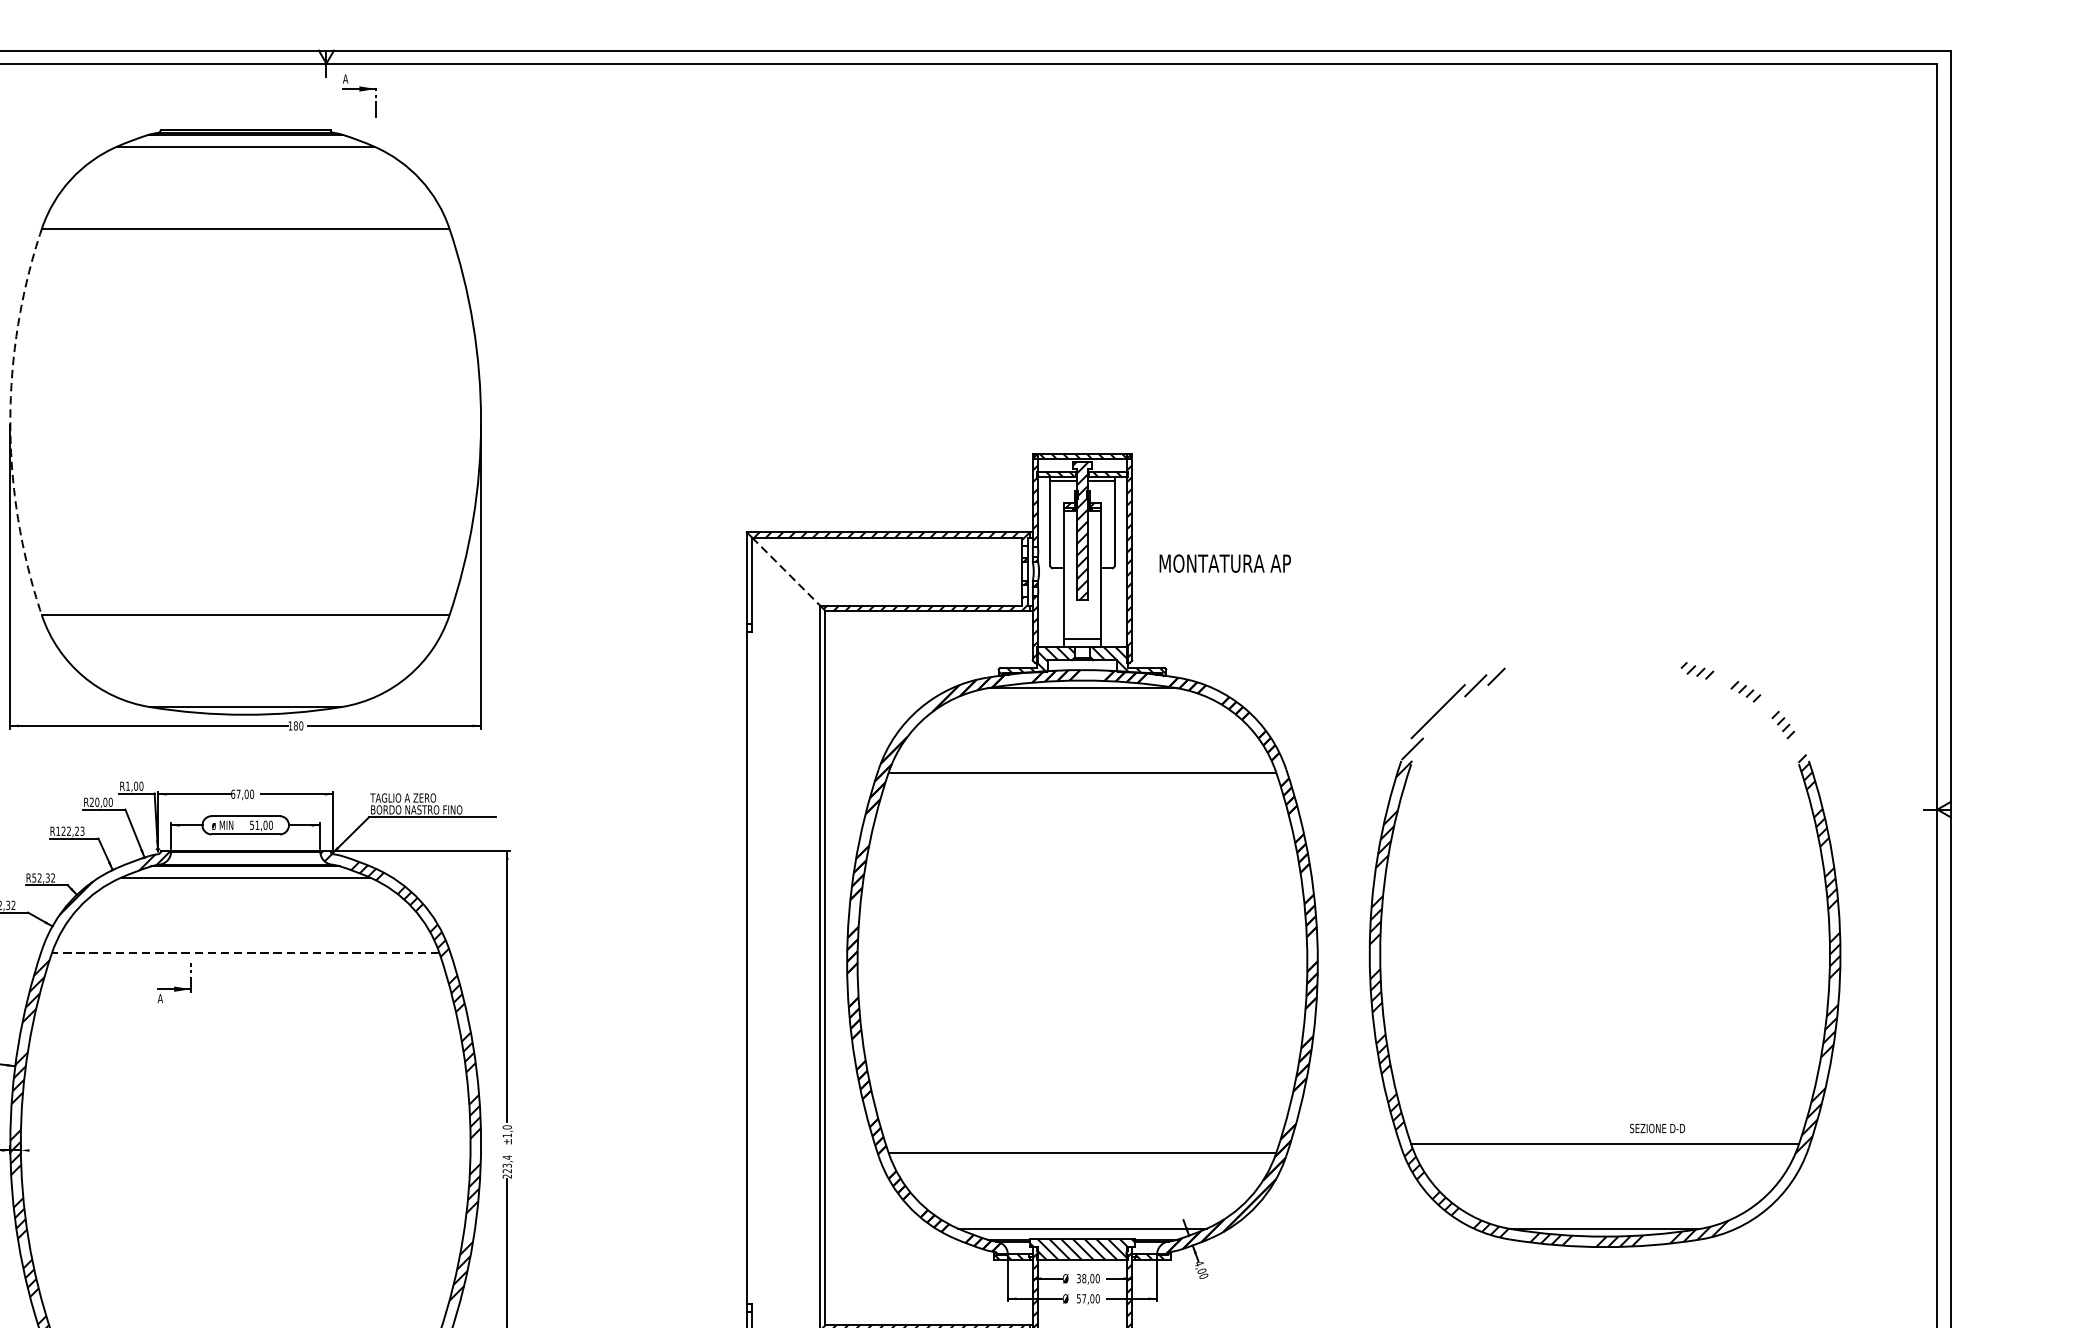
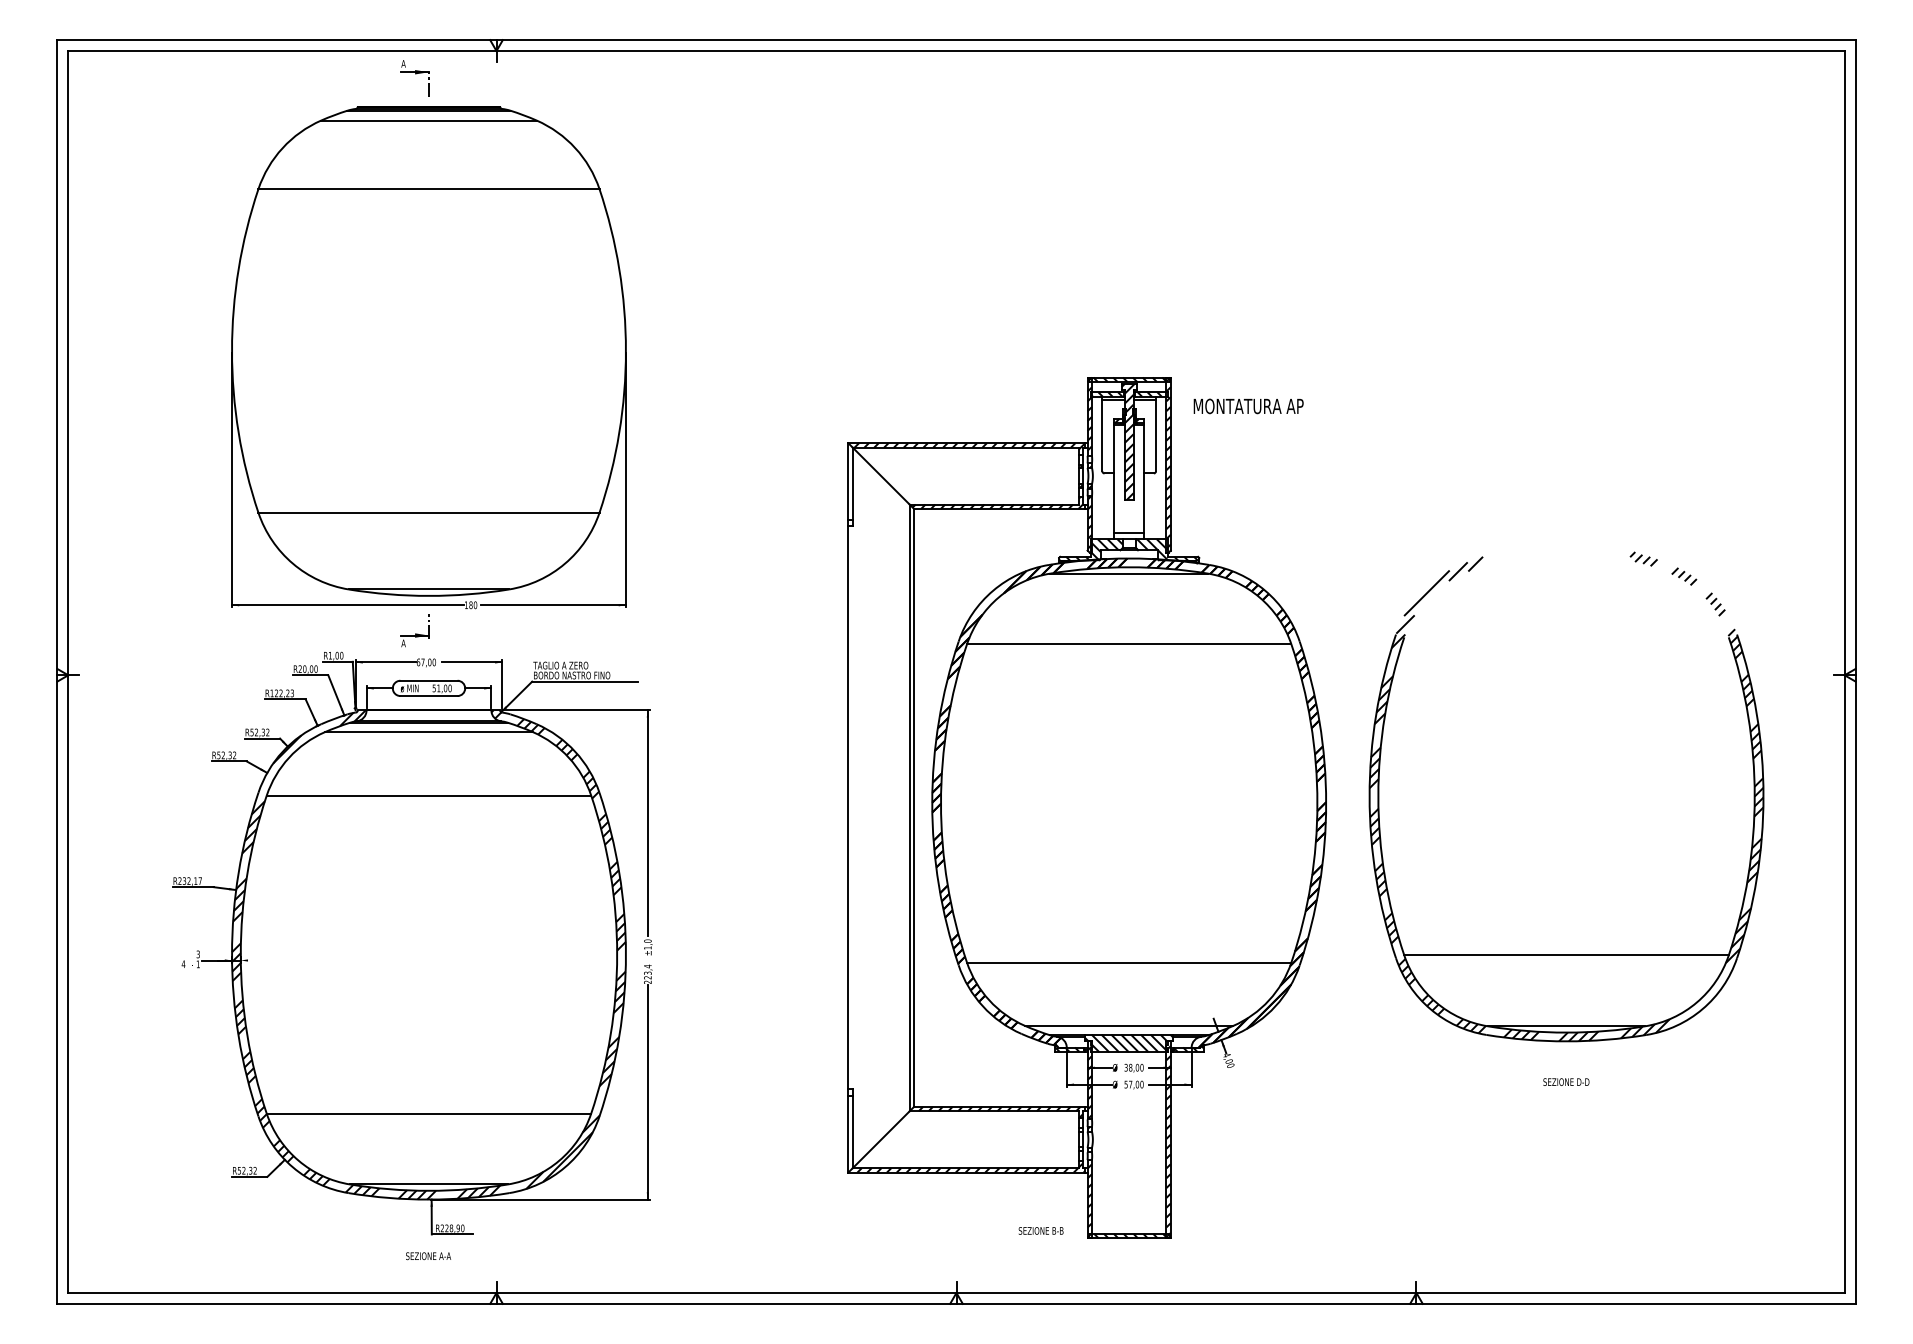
part: (358, 96) -> (414, 78), moved
arc: (10, 421) -> (232, 350), dashed -> solid
text: (1225, 563) -> (1248, 406), moved
line: (786, 572) -> (881, 476), dashed -> solid
line: (245, 953) -> (428, 795), dashed -> solid
part: (173, 983) -> (414, 630), moved
text: (1657, 1127) -> (1566, 1081), moved

